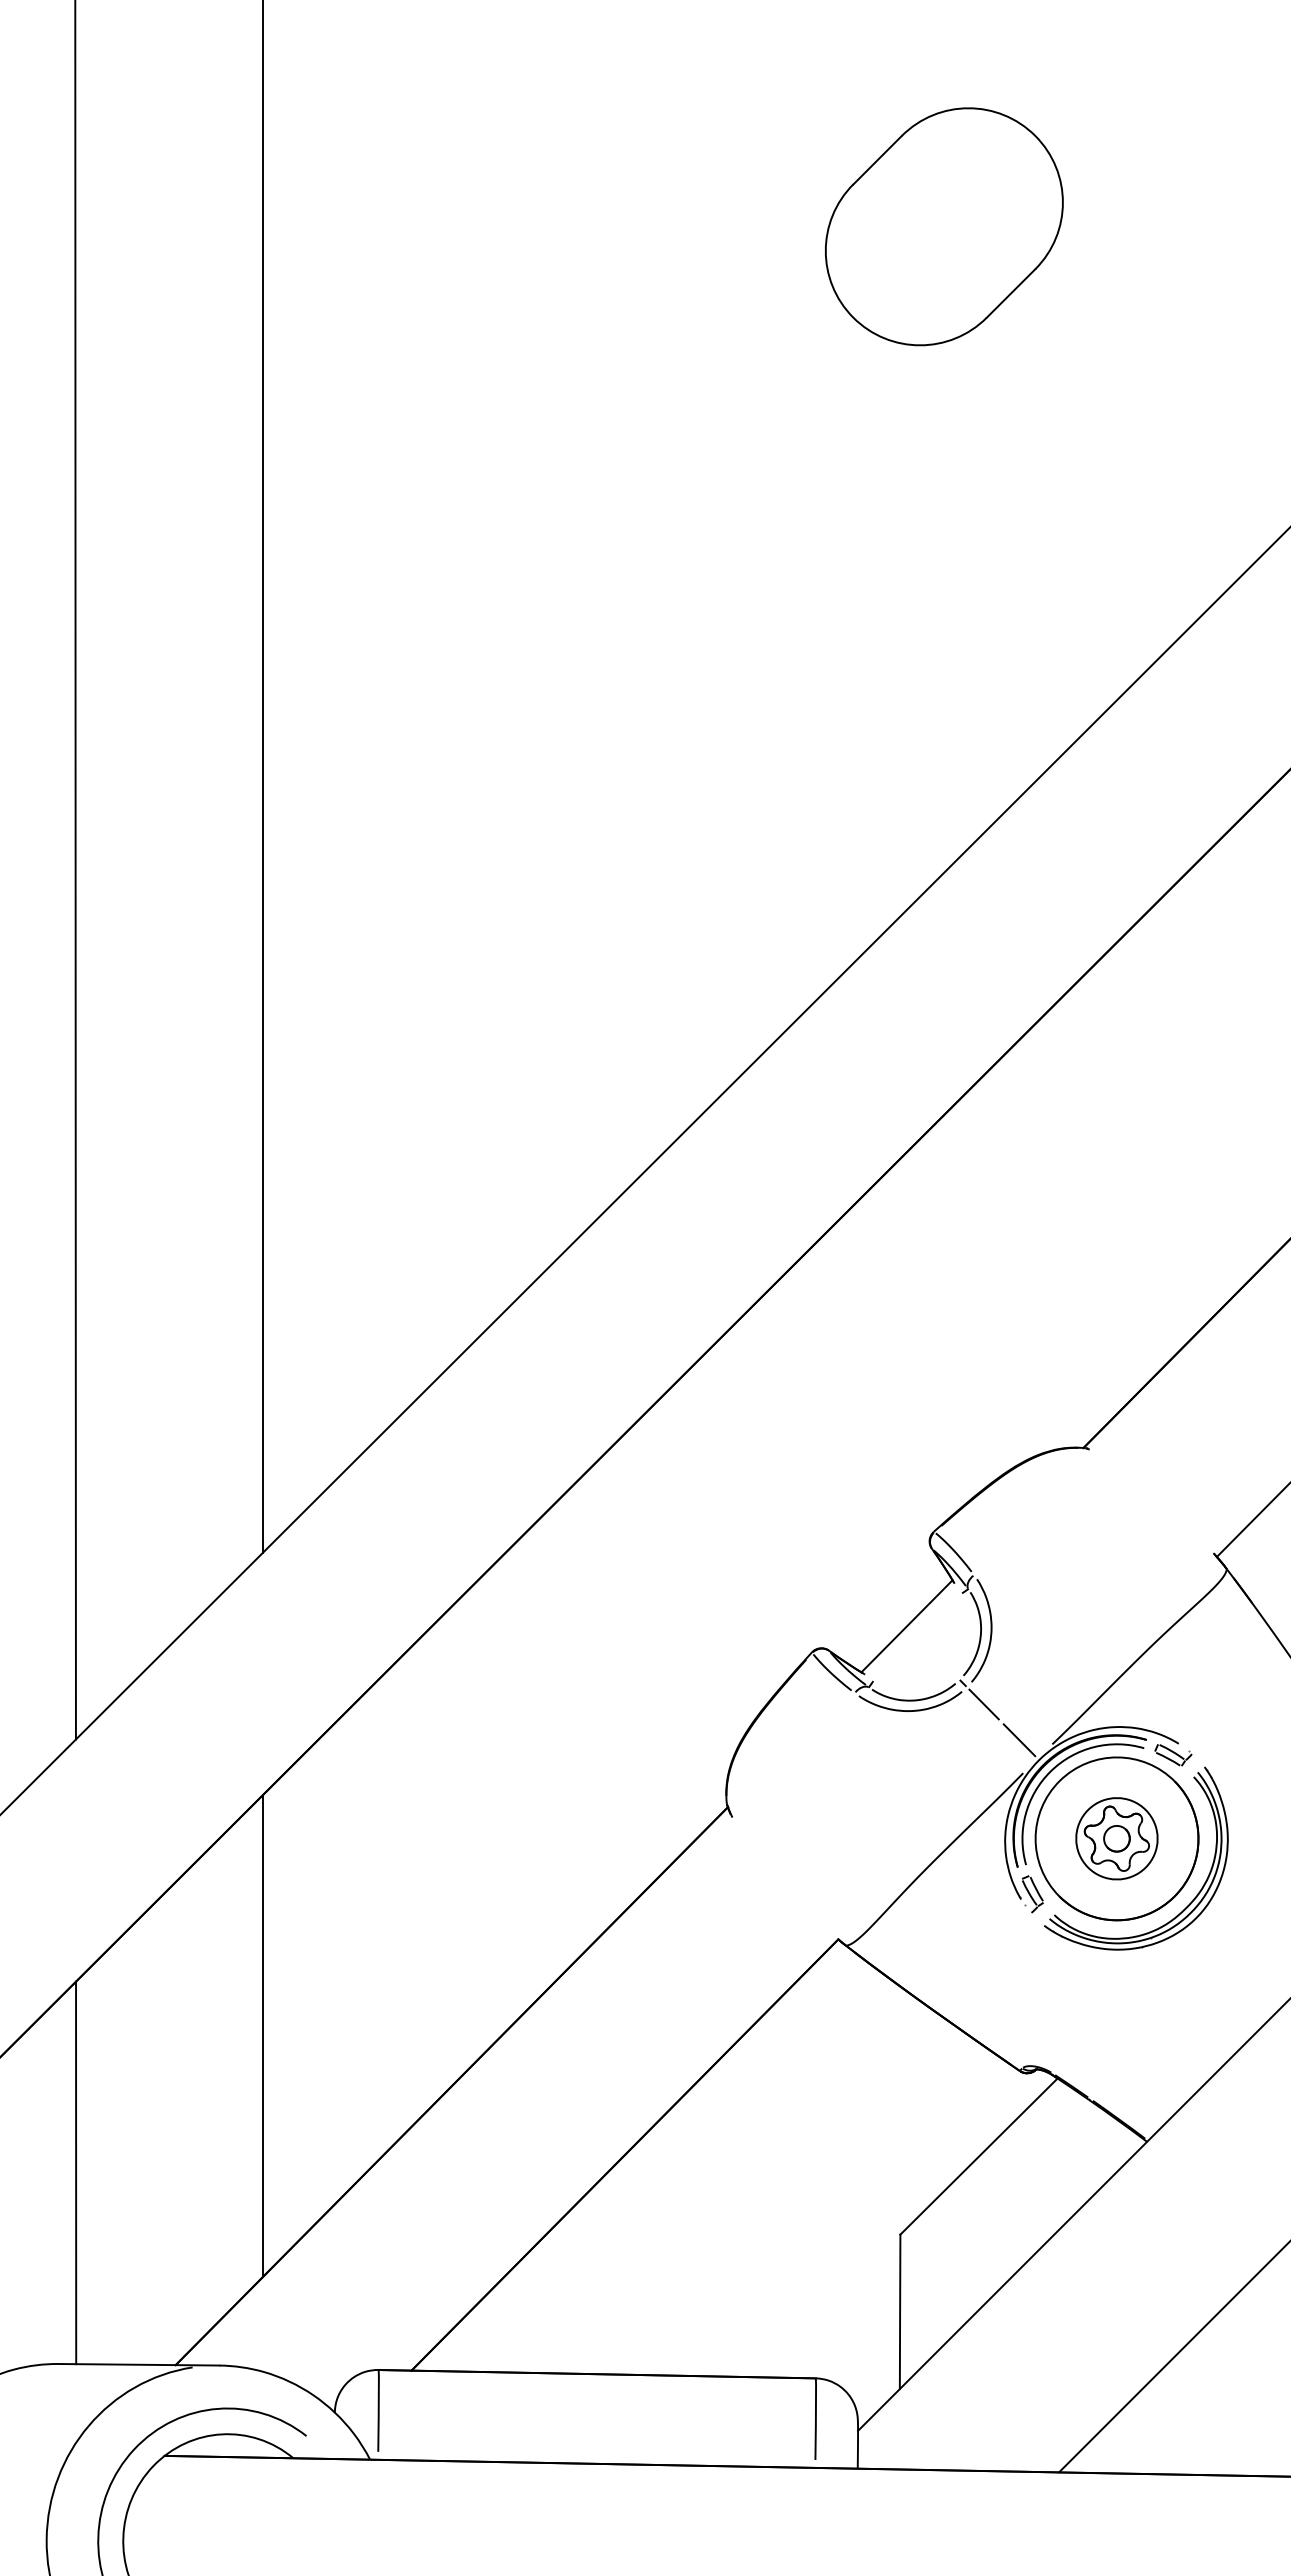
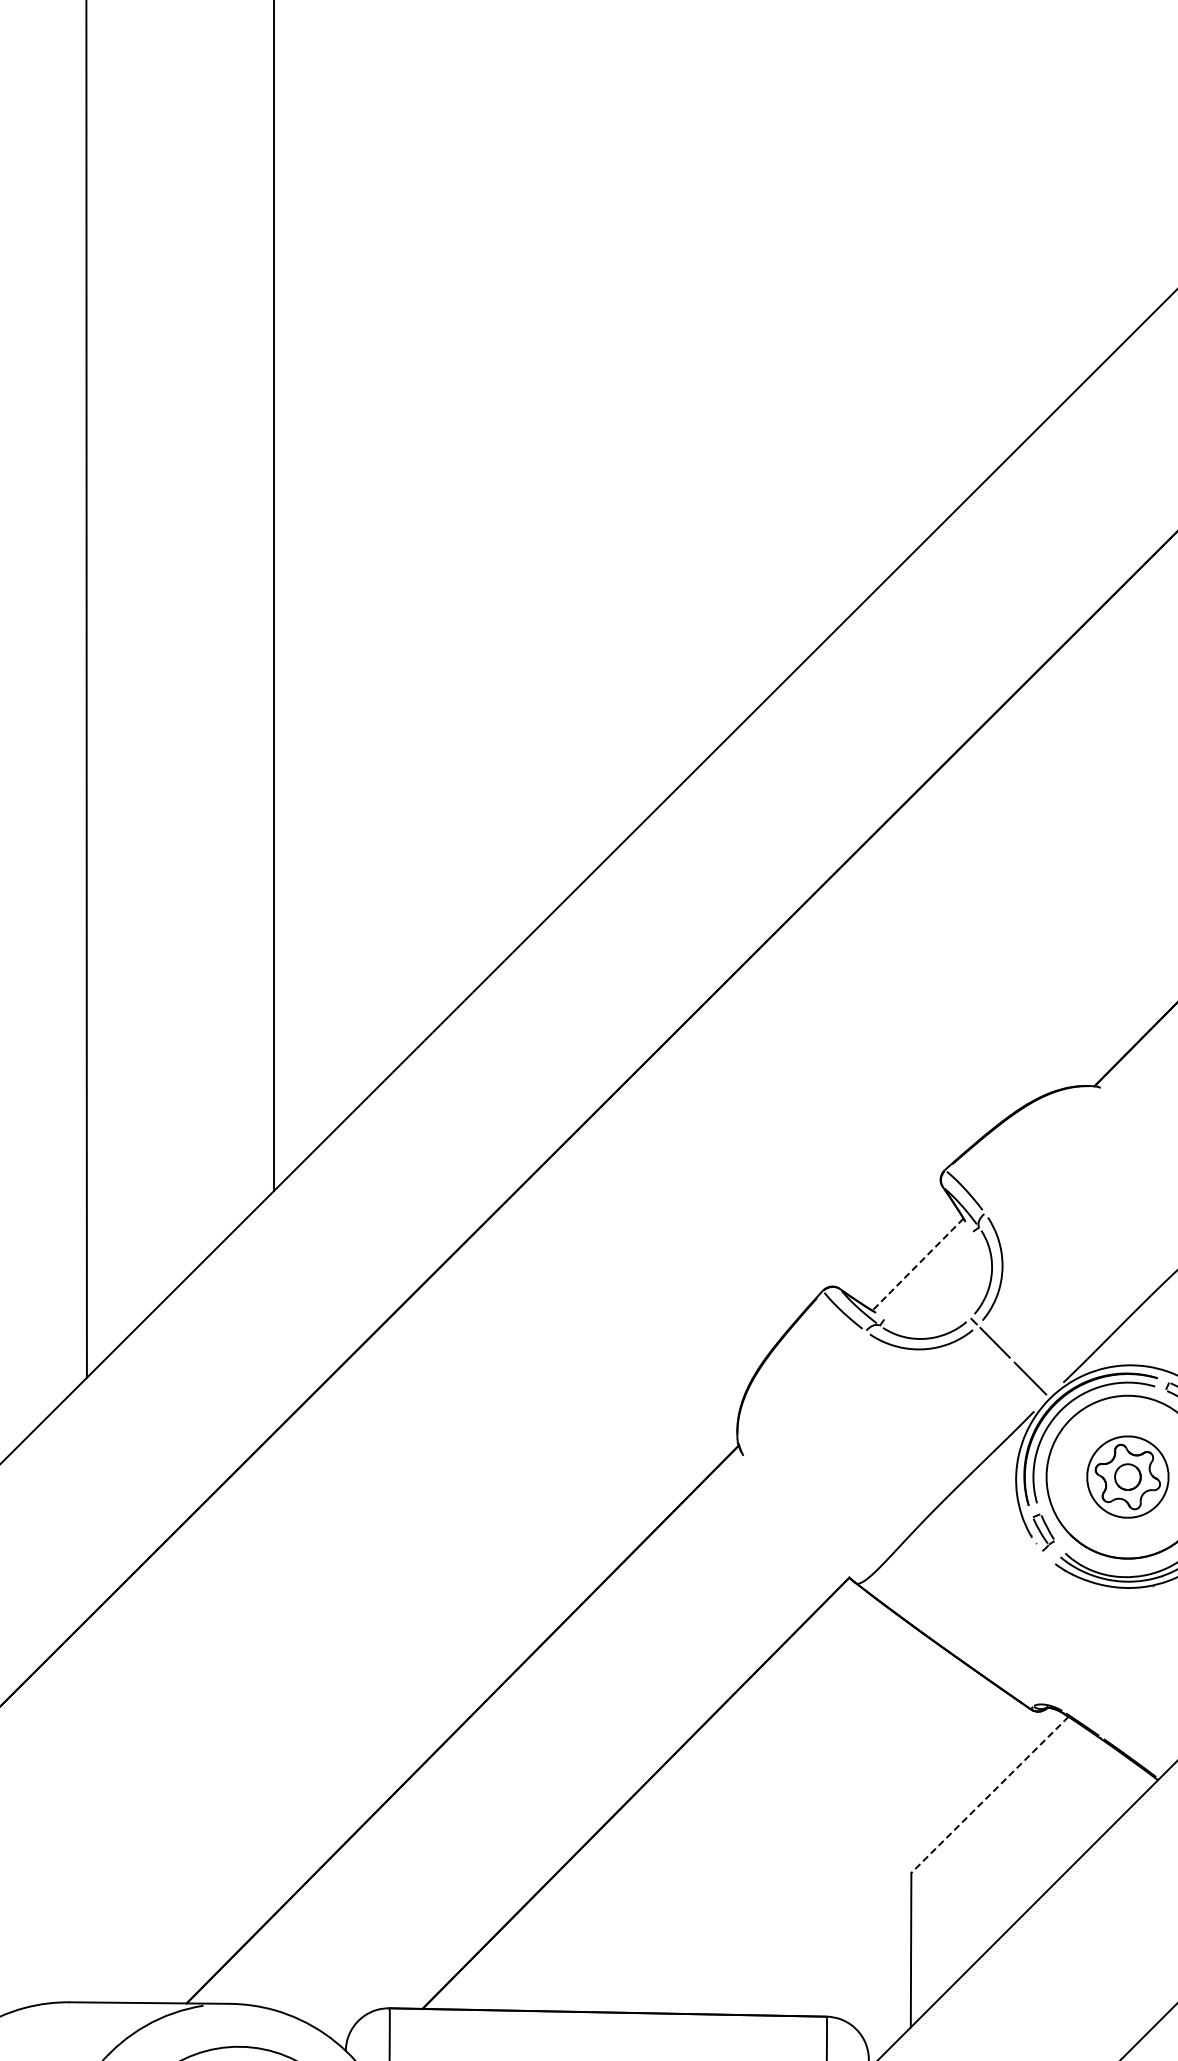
line: (907, 1626) -> (918, 1264), solid -> dashed
line: (262, 2035) -> (273, 1673), removed
line: (979, 2156) -> (990, 1794), solid -> dashed
line: (76, 2172) -> (87, 1810), removed

